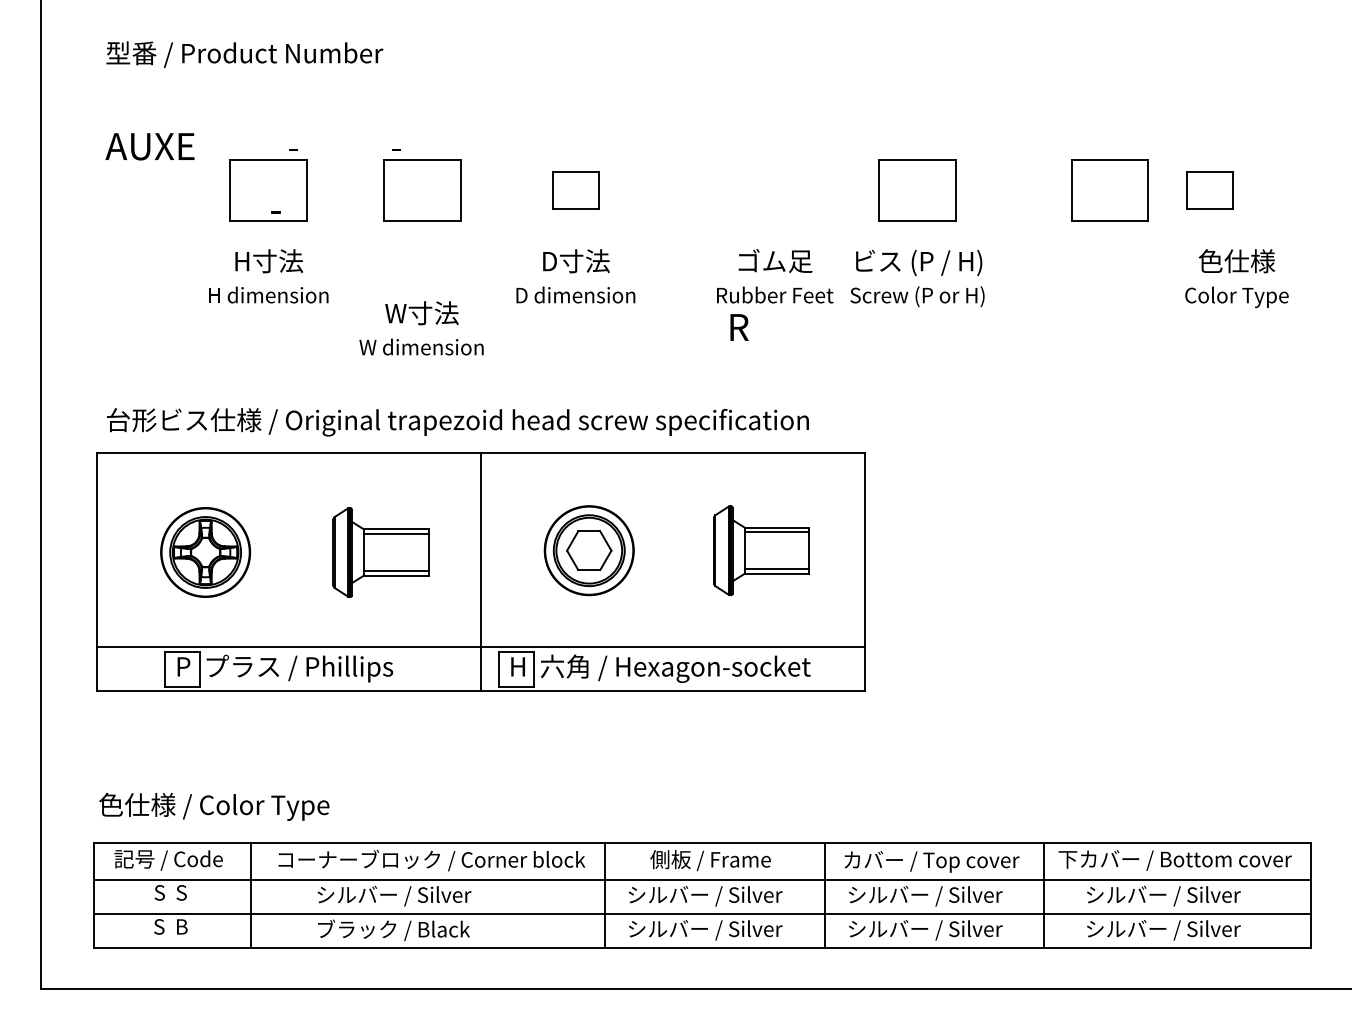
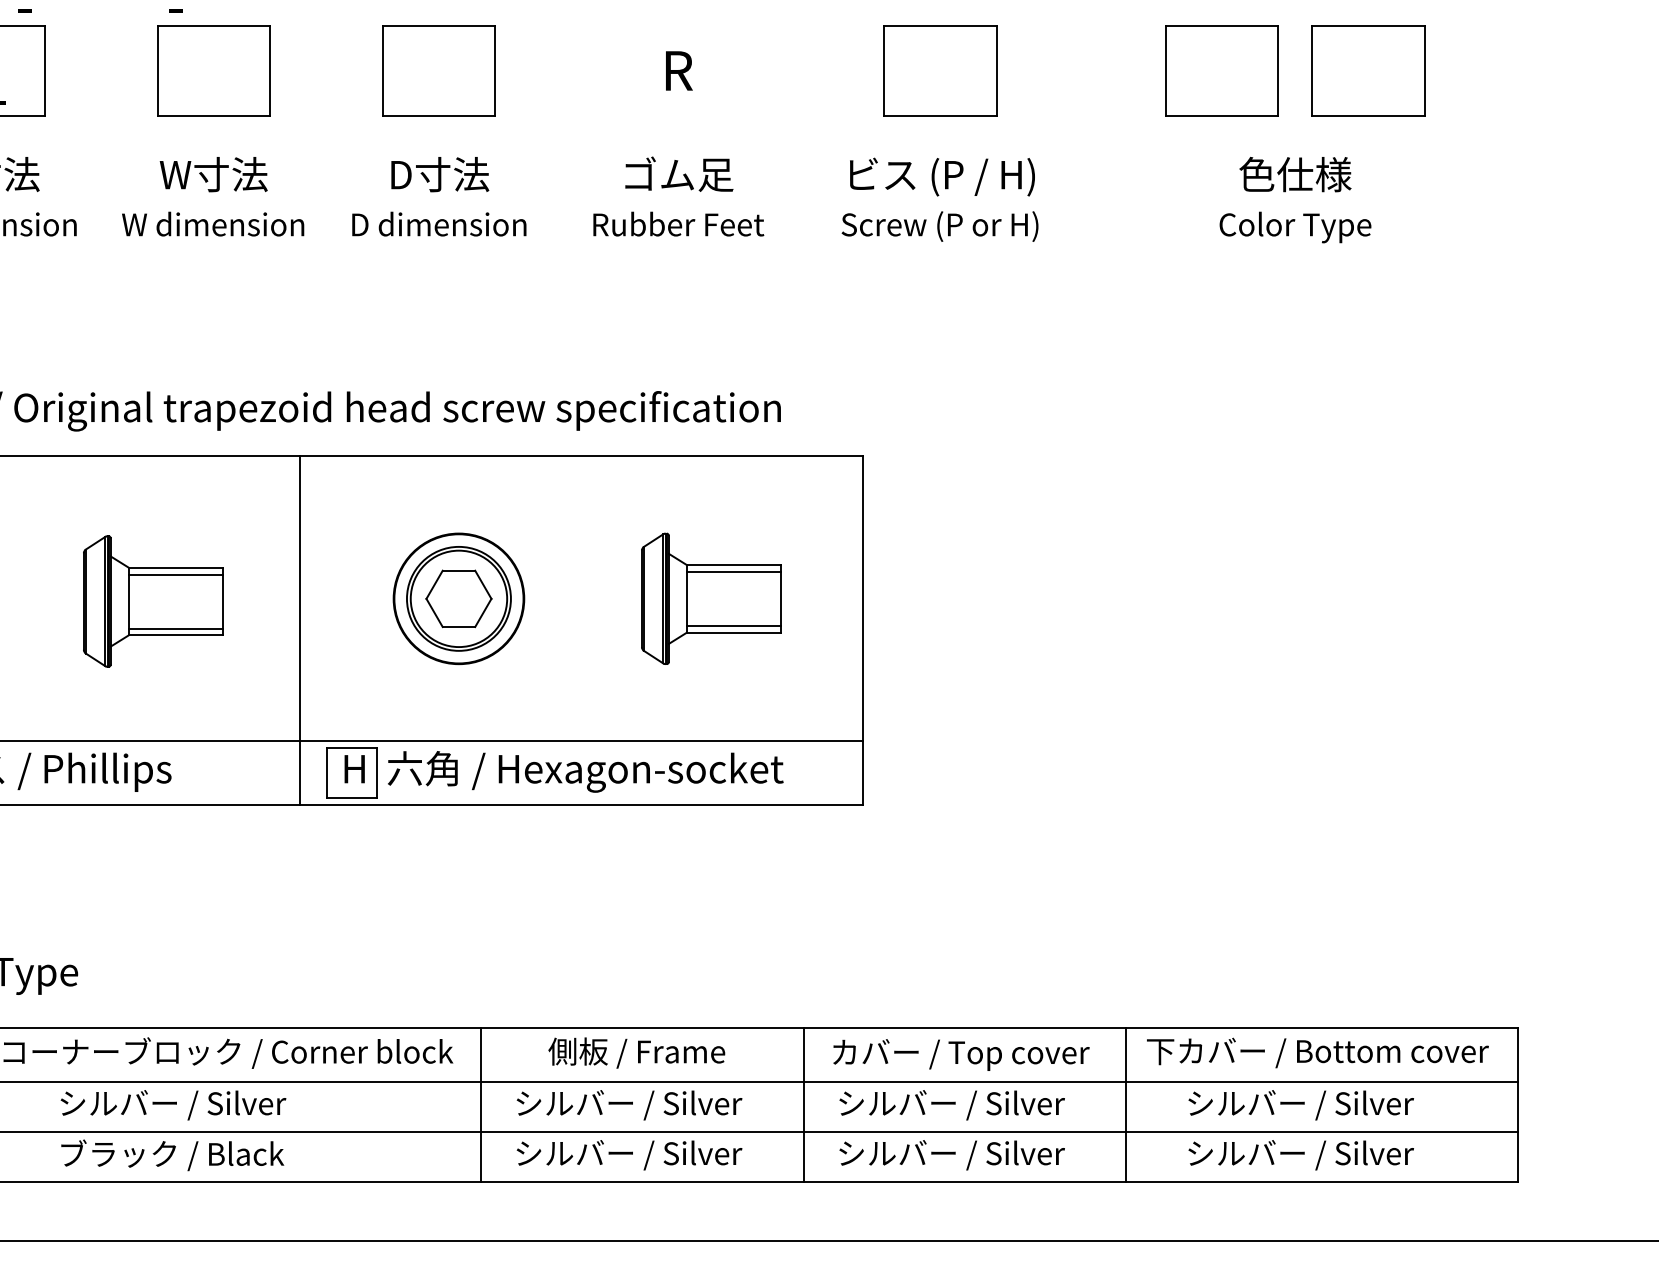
part: (575, 190) -> (438, 70), size x1.67
part: (1209, 190) -> (1368, 70), size x1.67
text: (775, 276) -> (679, 196), moved
text: (1236, 278) -> (1294, 199), moved
text: (739, 327) -> (679, 70), moved
text: (421, 328) -> (213, 196), moved

